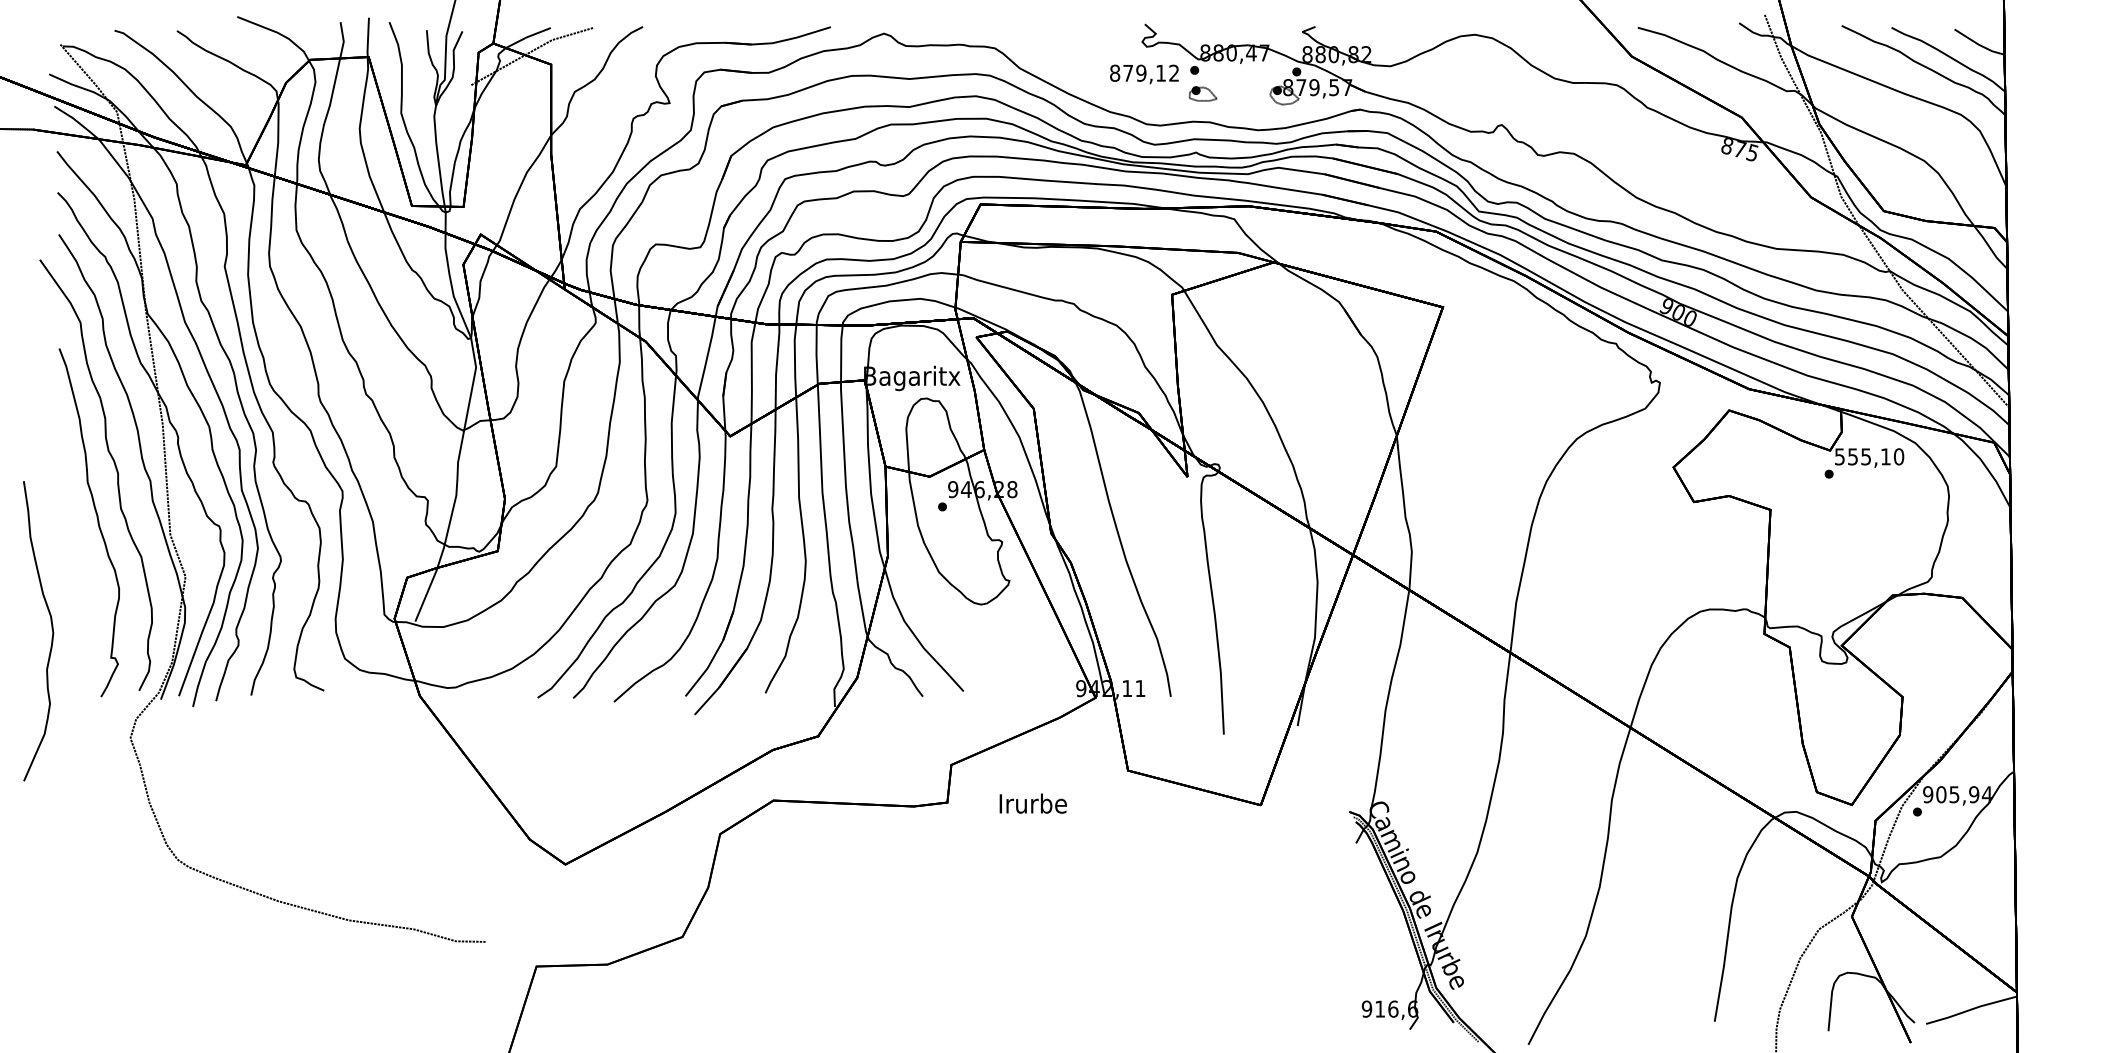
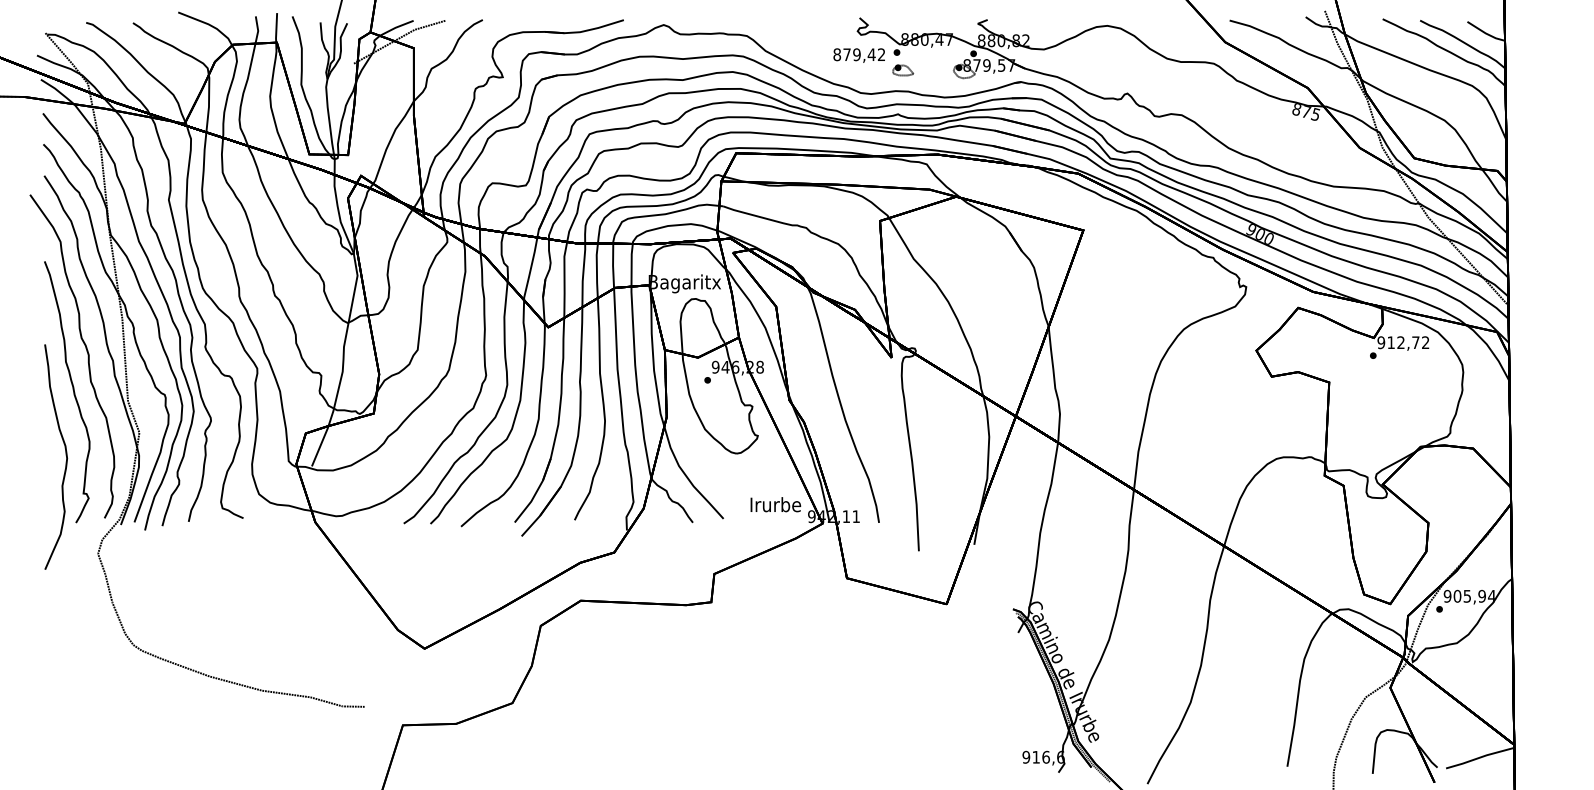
text: (1160, 73) -> (871, 54), 879,12 -> 879,42
text: (1869, 456) -> (1403, 342), 555,10 -> 912,72
part: (51, 629) -> (65, 455), moved
text: (1032, 803) -> (775, 504), moved

